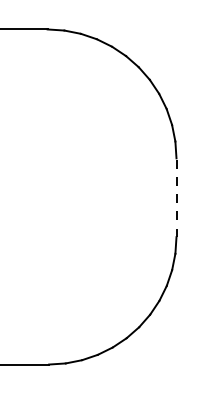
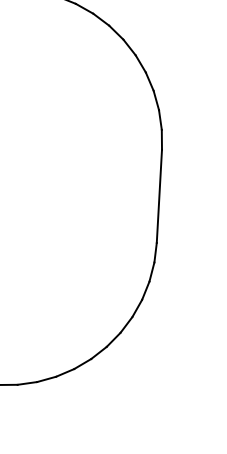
line: (176, 197) -> (159, 196), dashed -> solid

